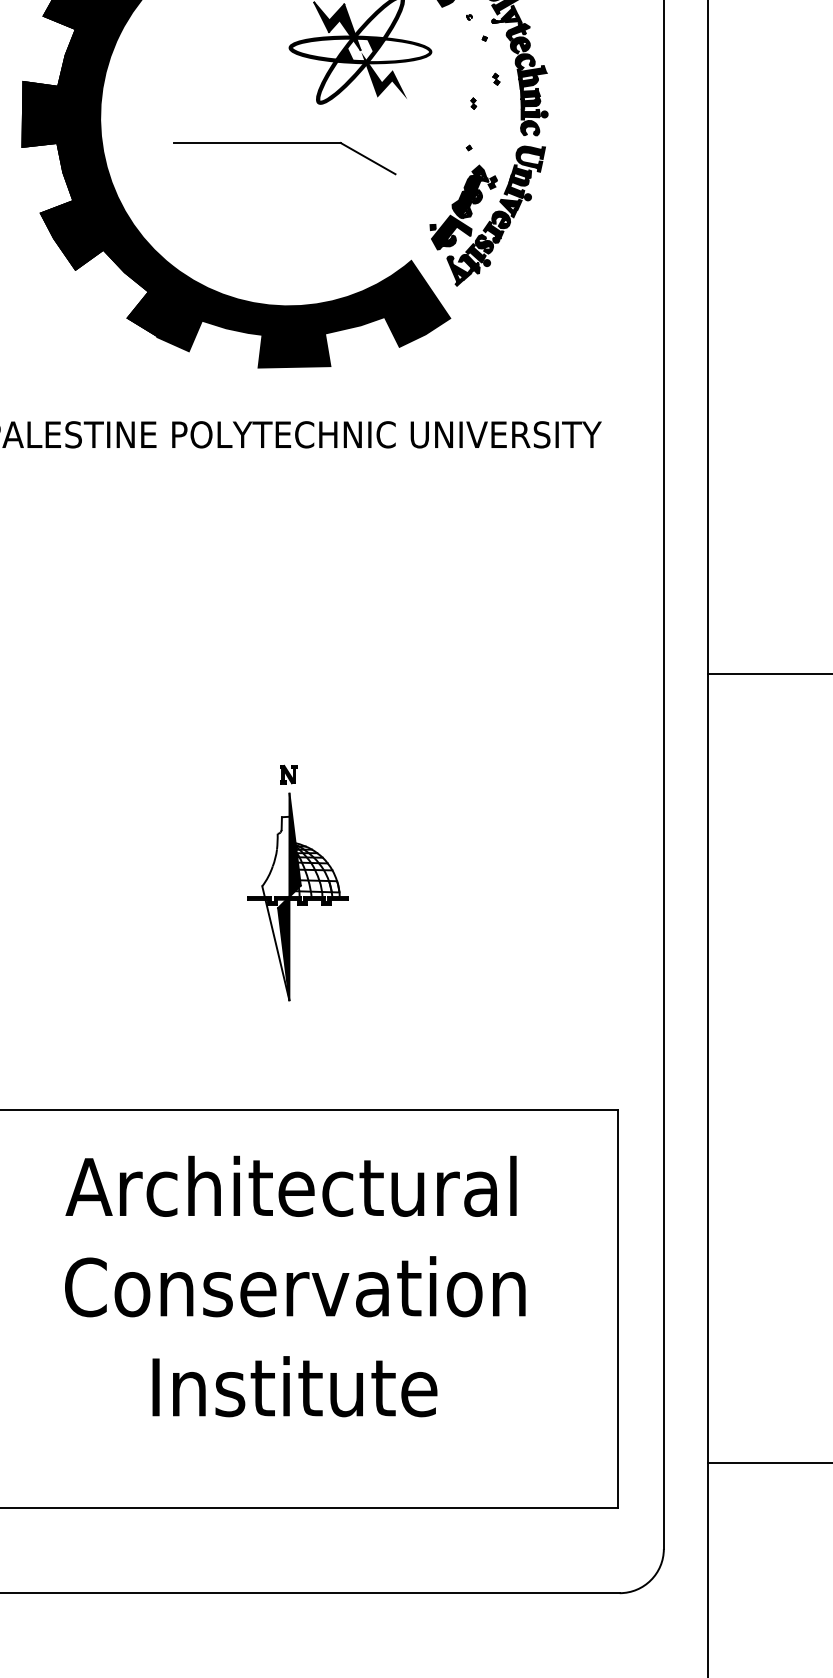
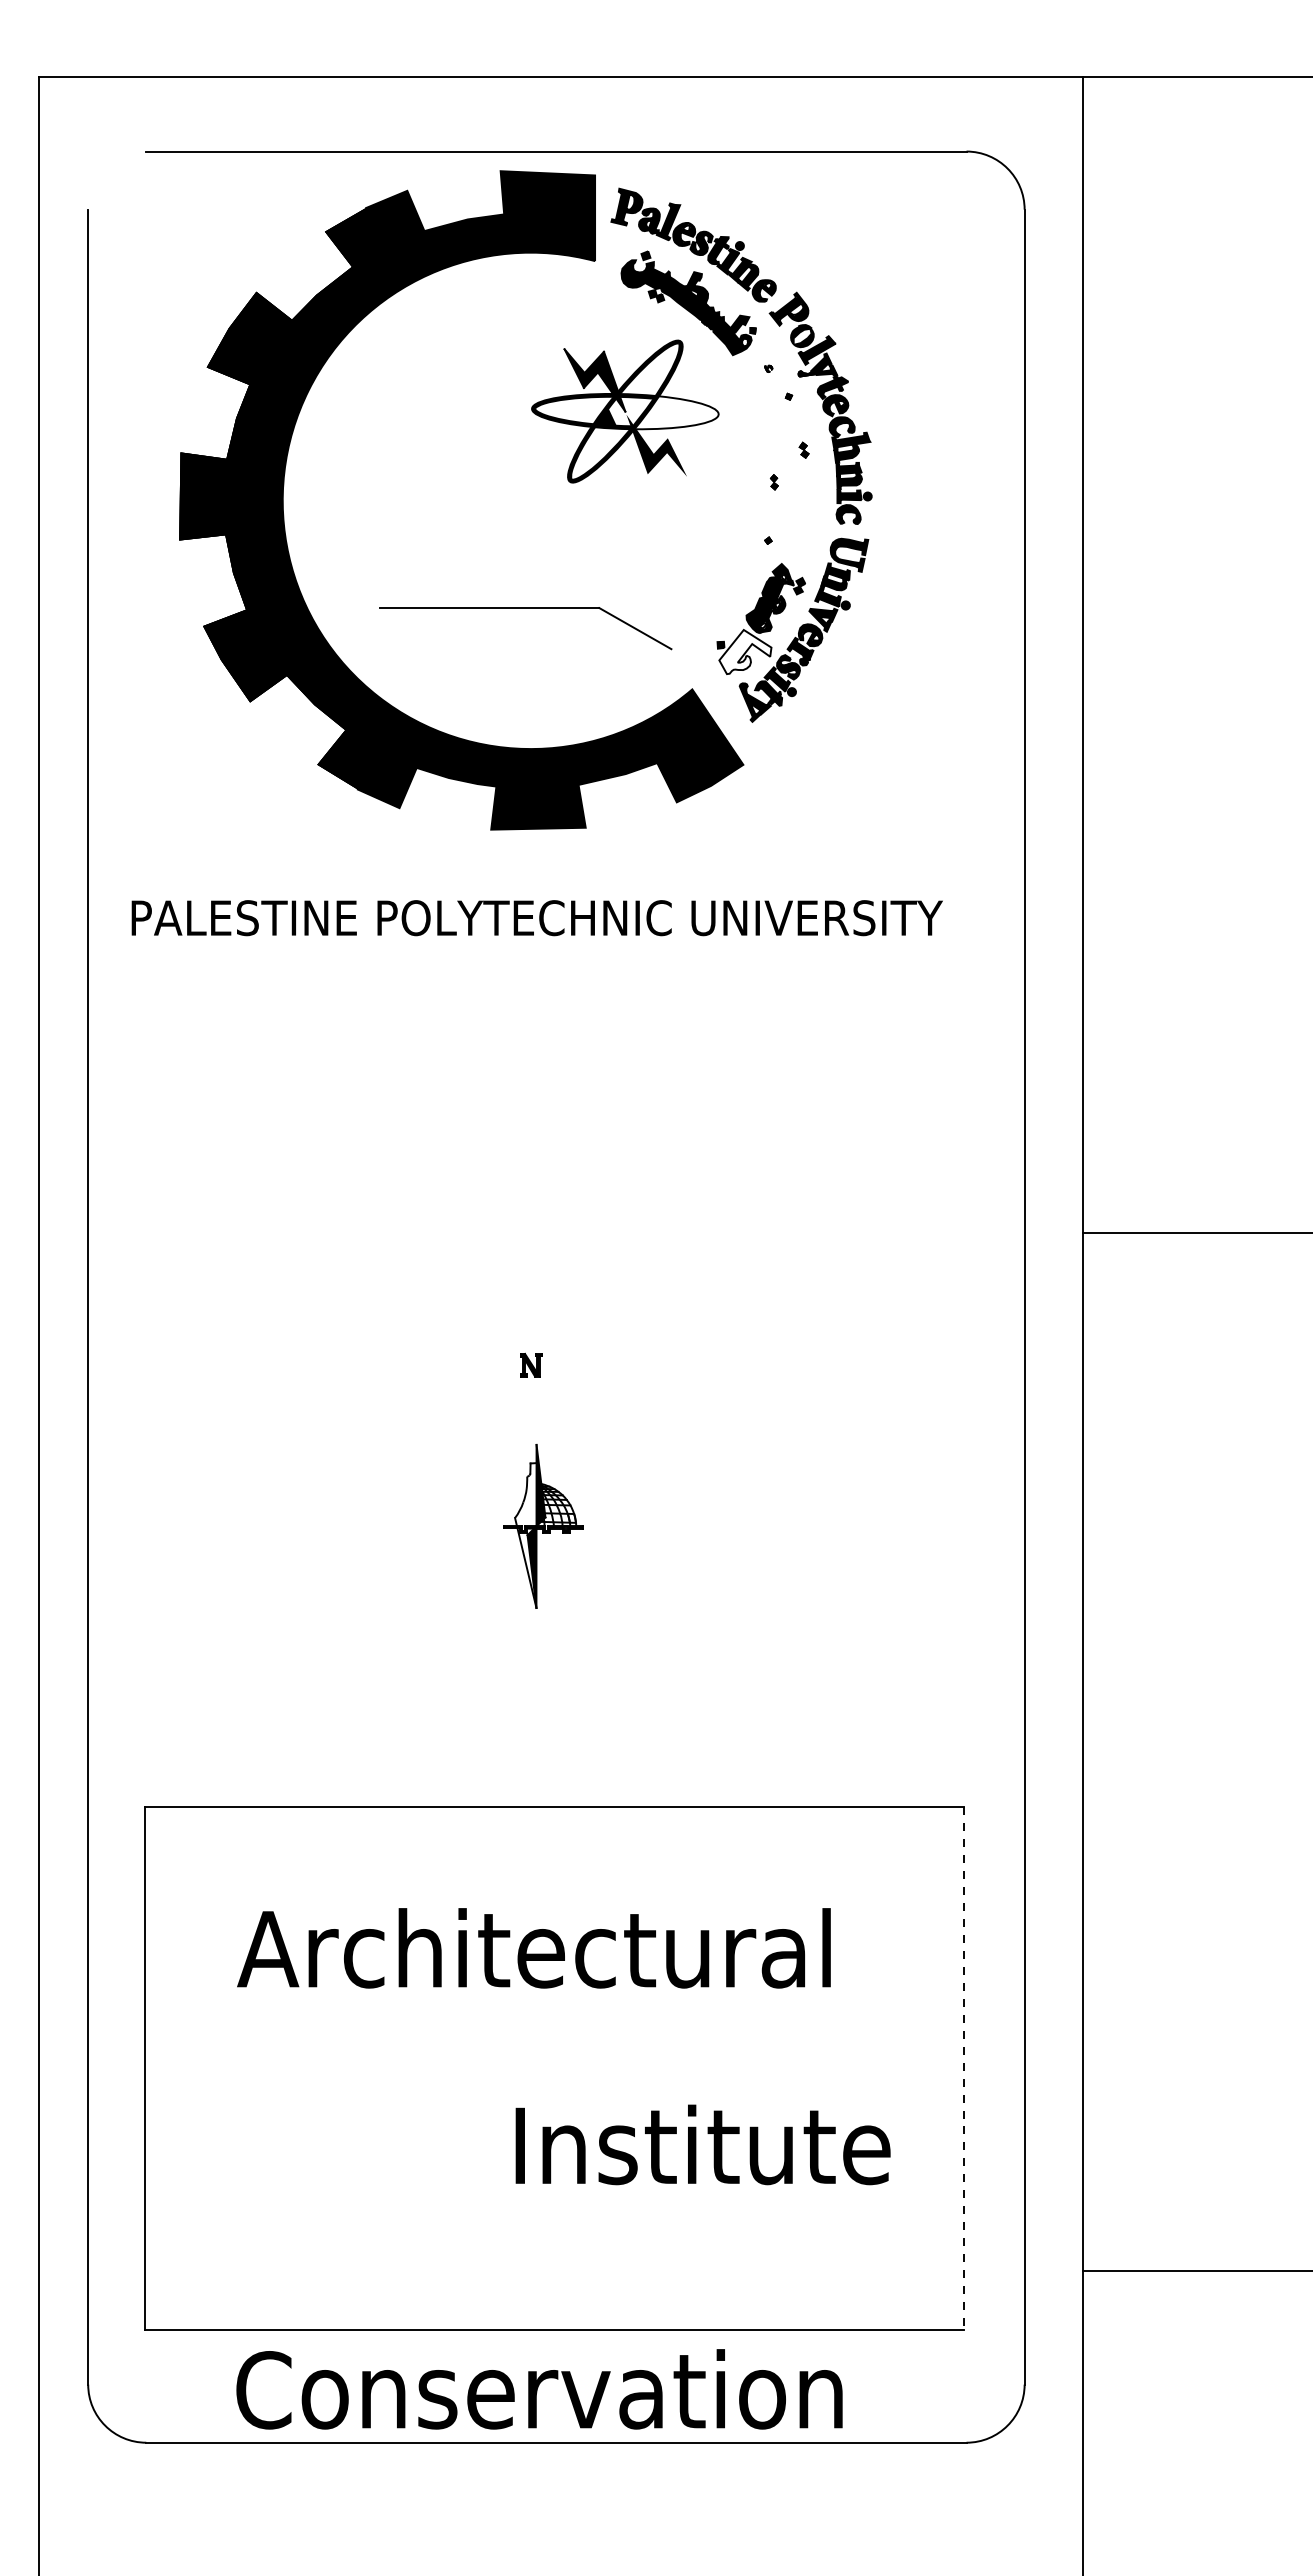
fill: (396, 49) -> (672, 411), removed
part: (284, 143) -> (525, 608), moved
fill: (451, 232) -> (745, 651), removed
part: (298, 897) -> (543, 1526), size x0.6
text: (290, 1186) -> (533, 1948), moved
text: (295, 1286) -> (539, 2389), moved
line: (618, 1309) -> (964, 2069), solid -> dashed
text: (294, 1386) -> (702, 2144), moved

